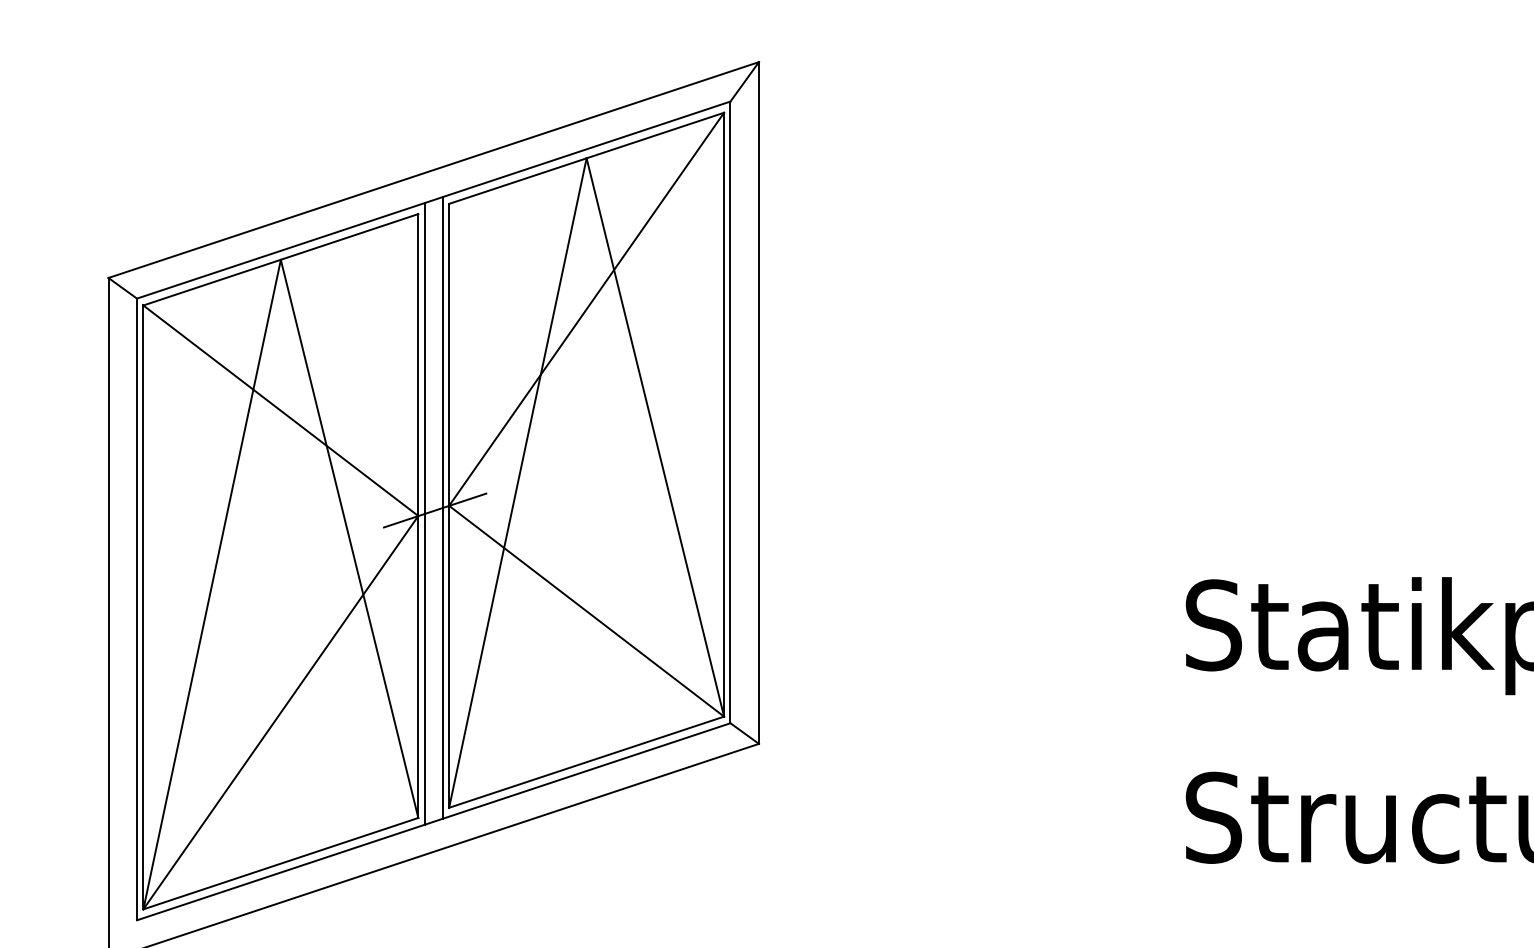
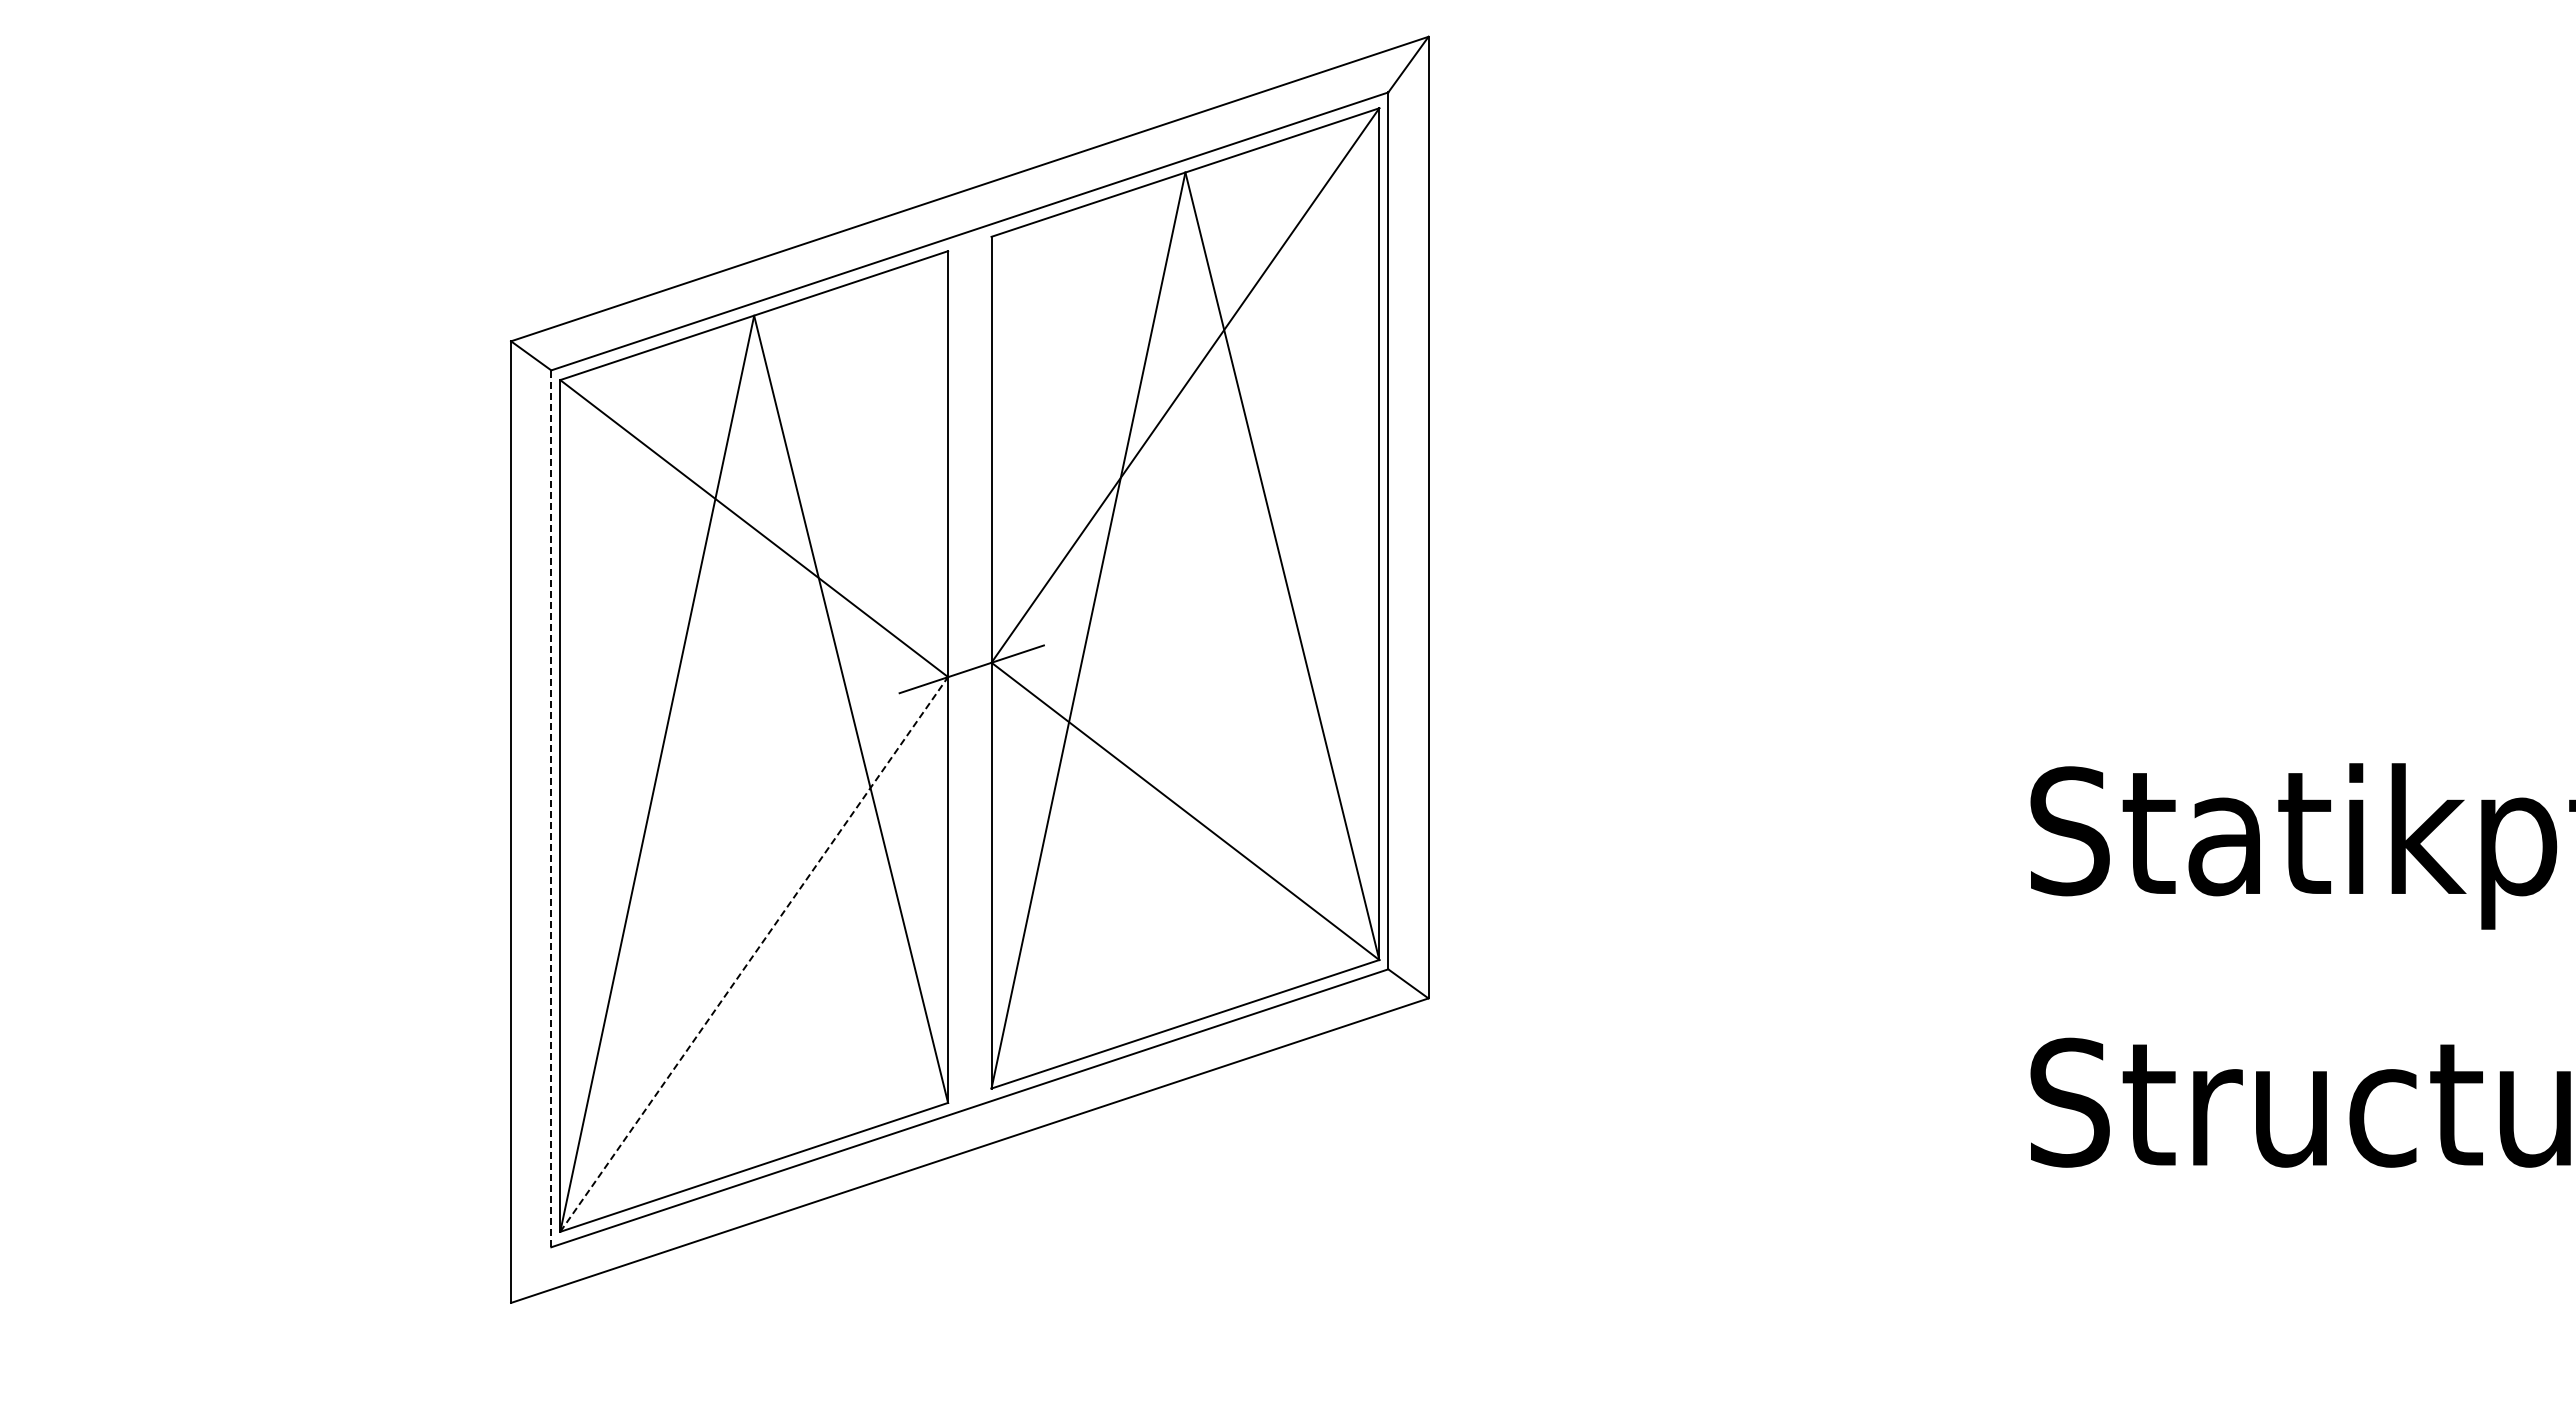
line: (442, 507) -> (982, 665), removed
line: (425, 513) -> (957, 673), removed
line: (137, 609) -> (551, 808), solid -> dashed
line: (281, 712) -> (754, 954), solid -> dashed

